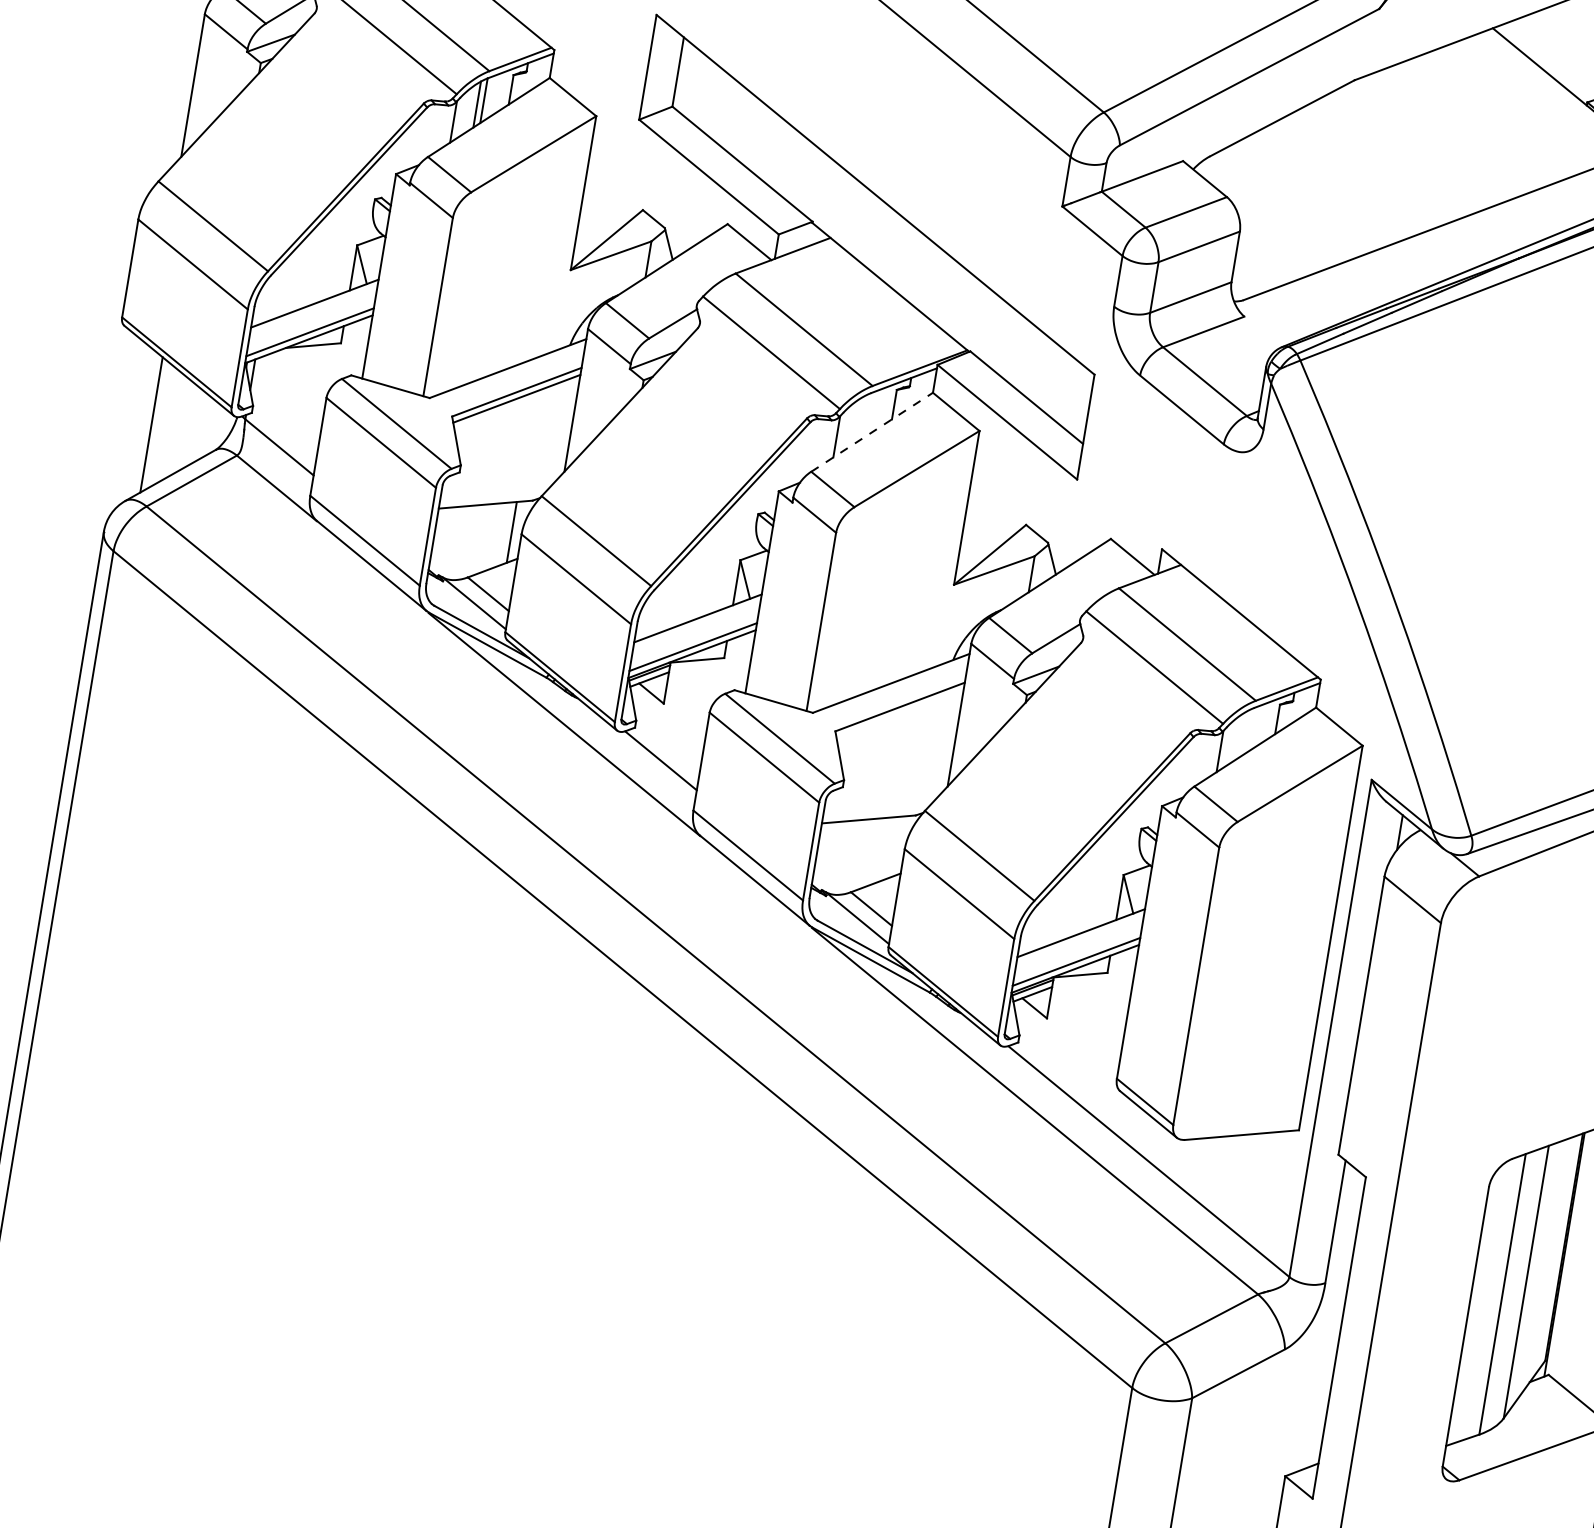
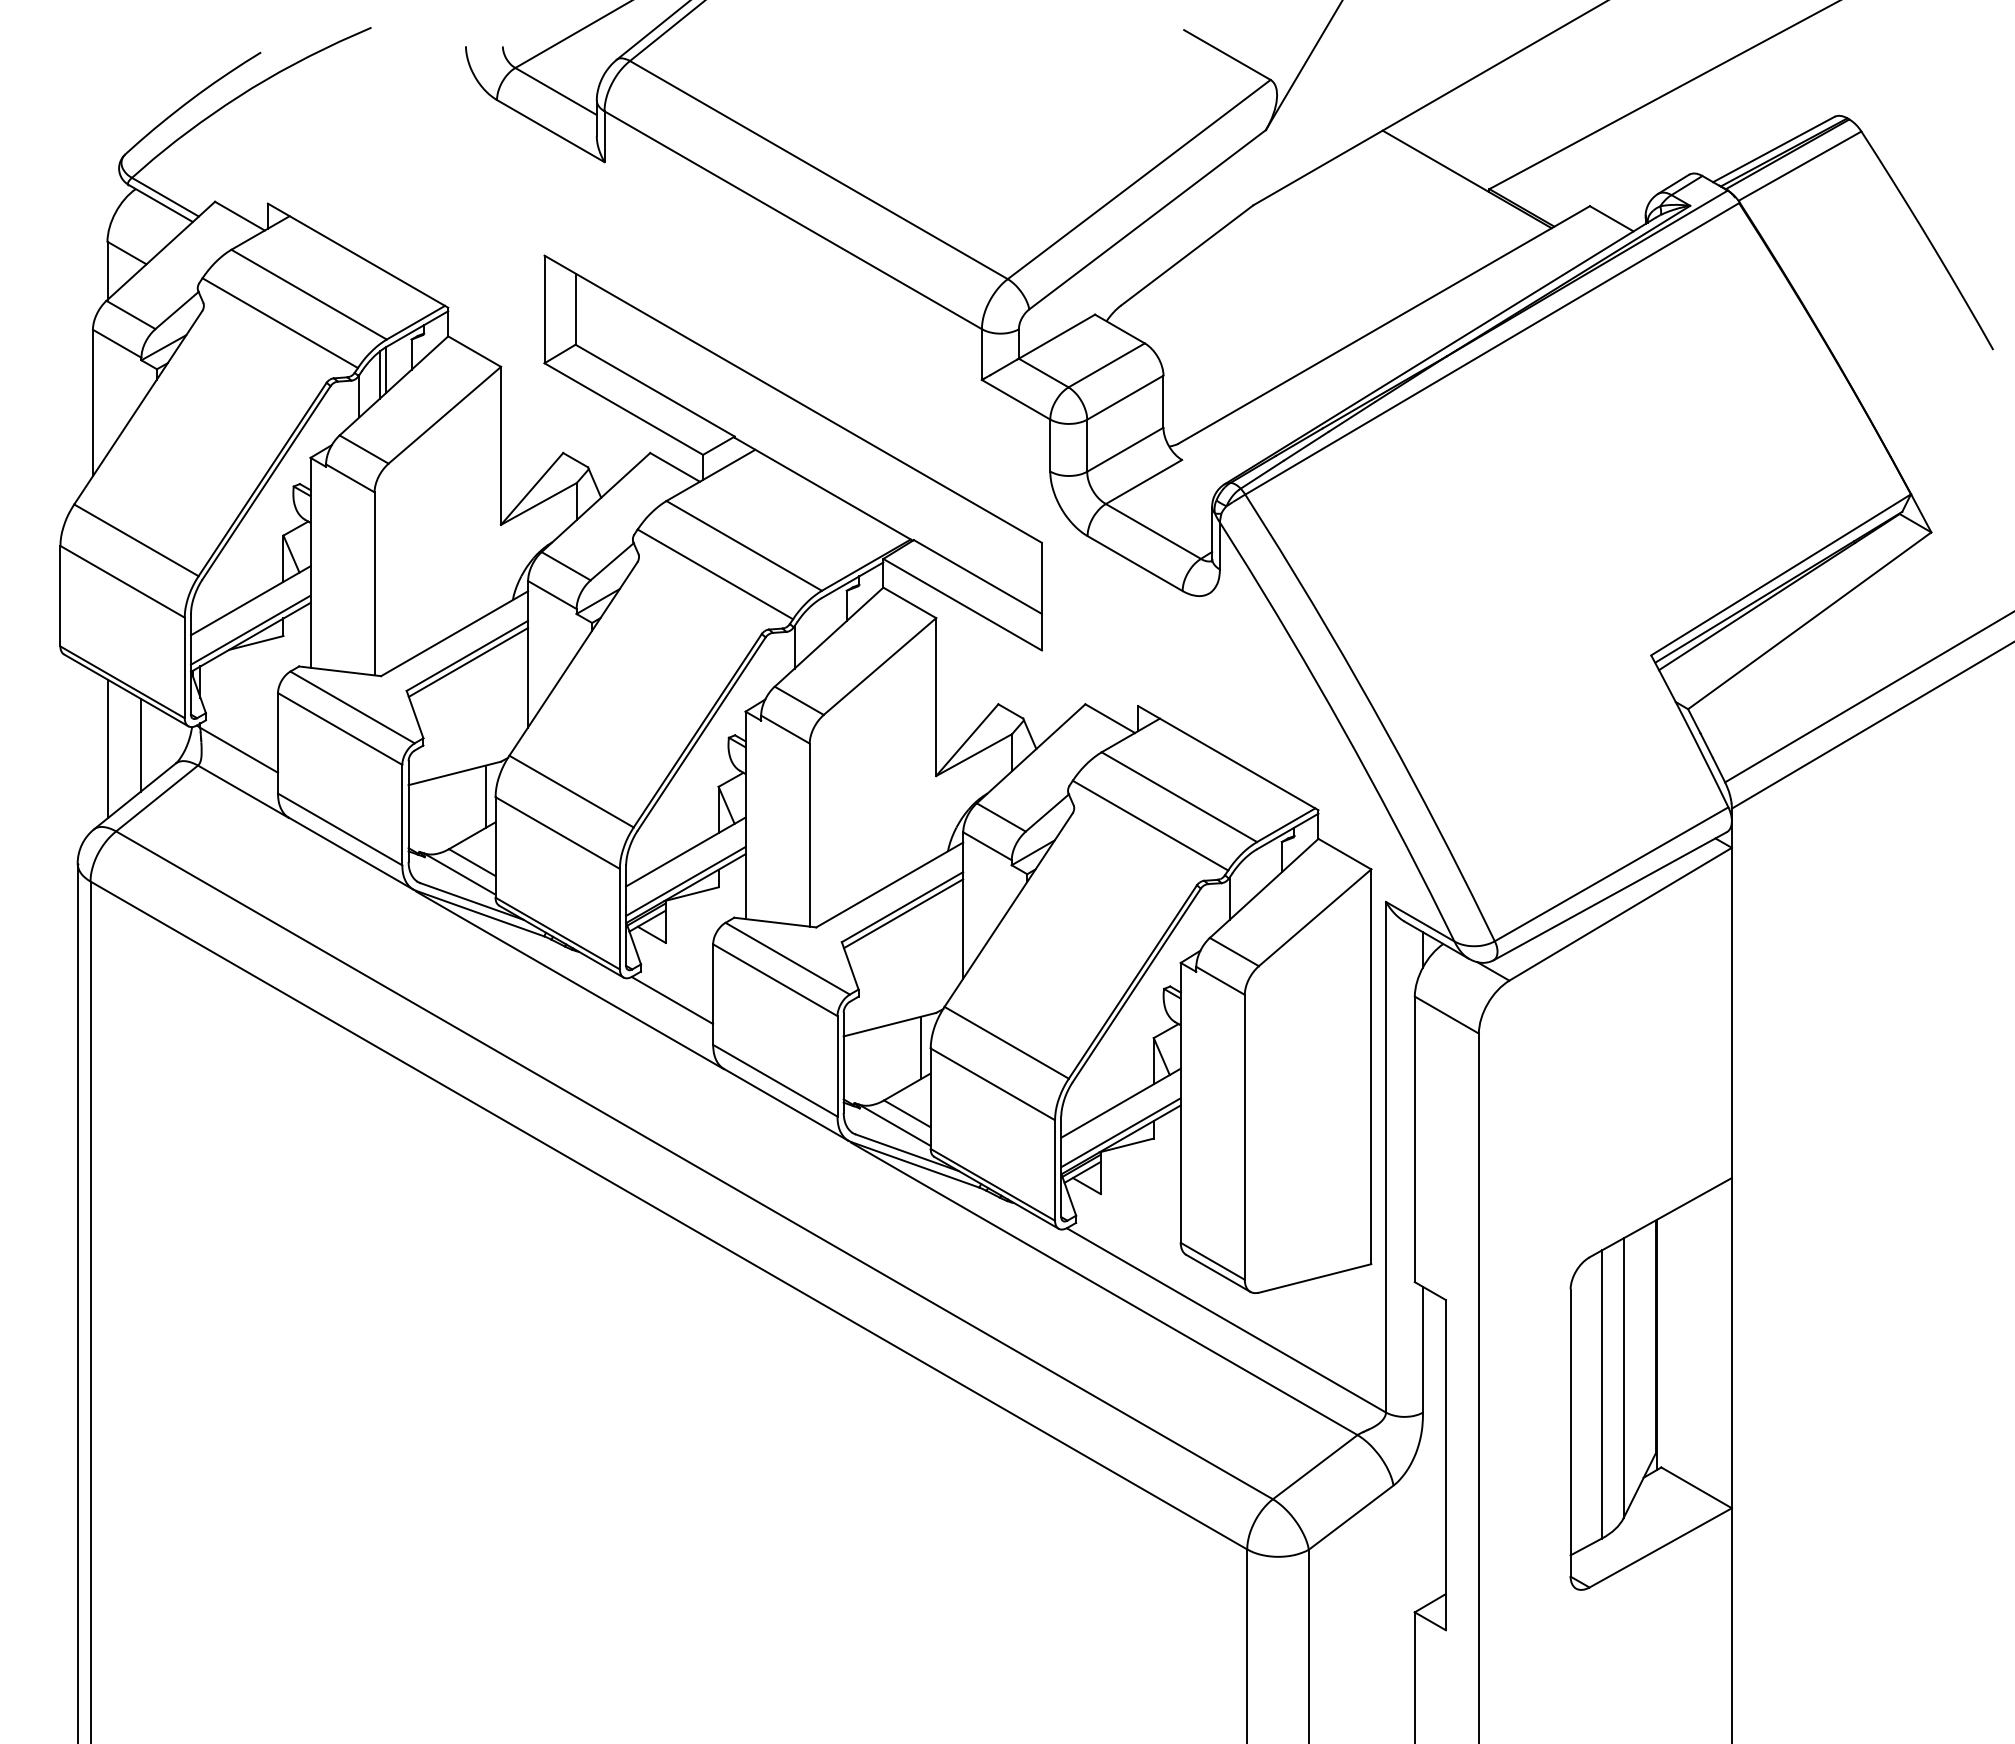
line: (184, 425) -> (140, 744), added
line: (872, 431) -> (829, 636), dashed -> solid
line: (900, 713) -> (903, 913), added
line: (894, 846) -> (920, 1047), added

